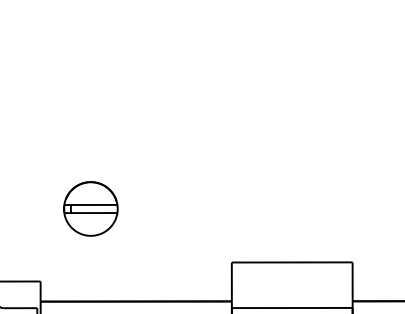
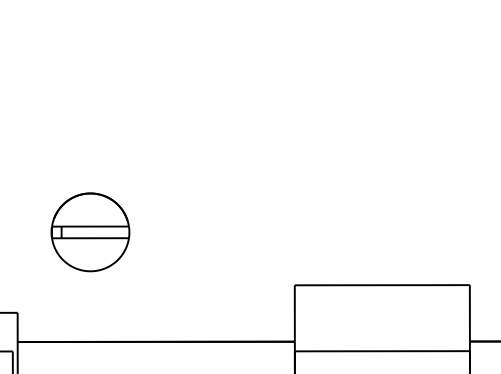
part: (90, 208) -> (89, 231), moved

